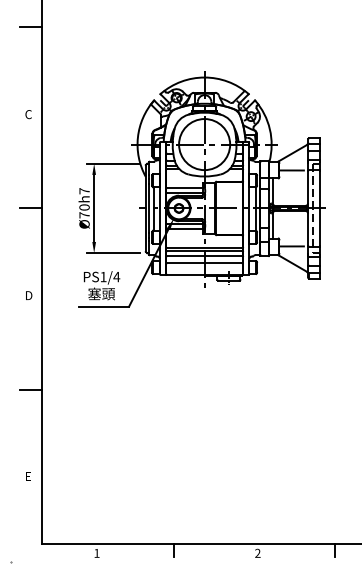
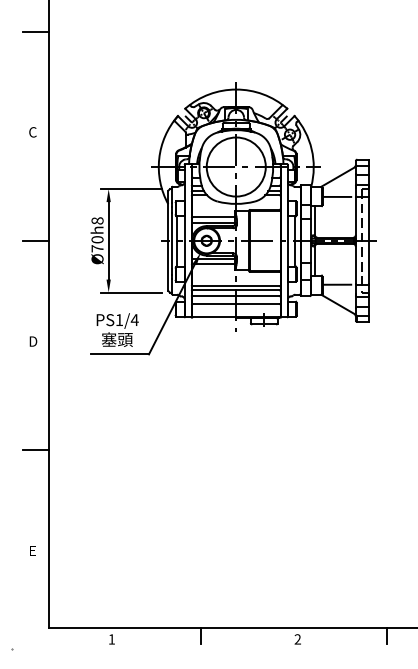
text: (84, 191) -> (97, 221), Ø70h7 -> Ø70h8

